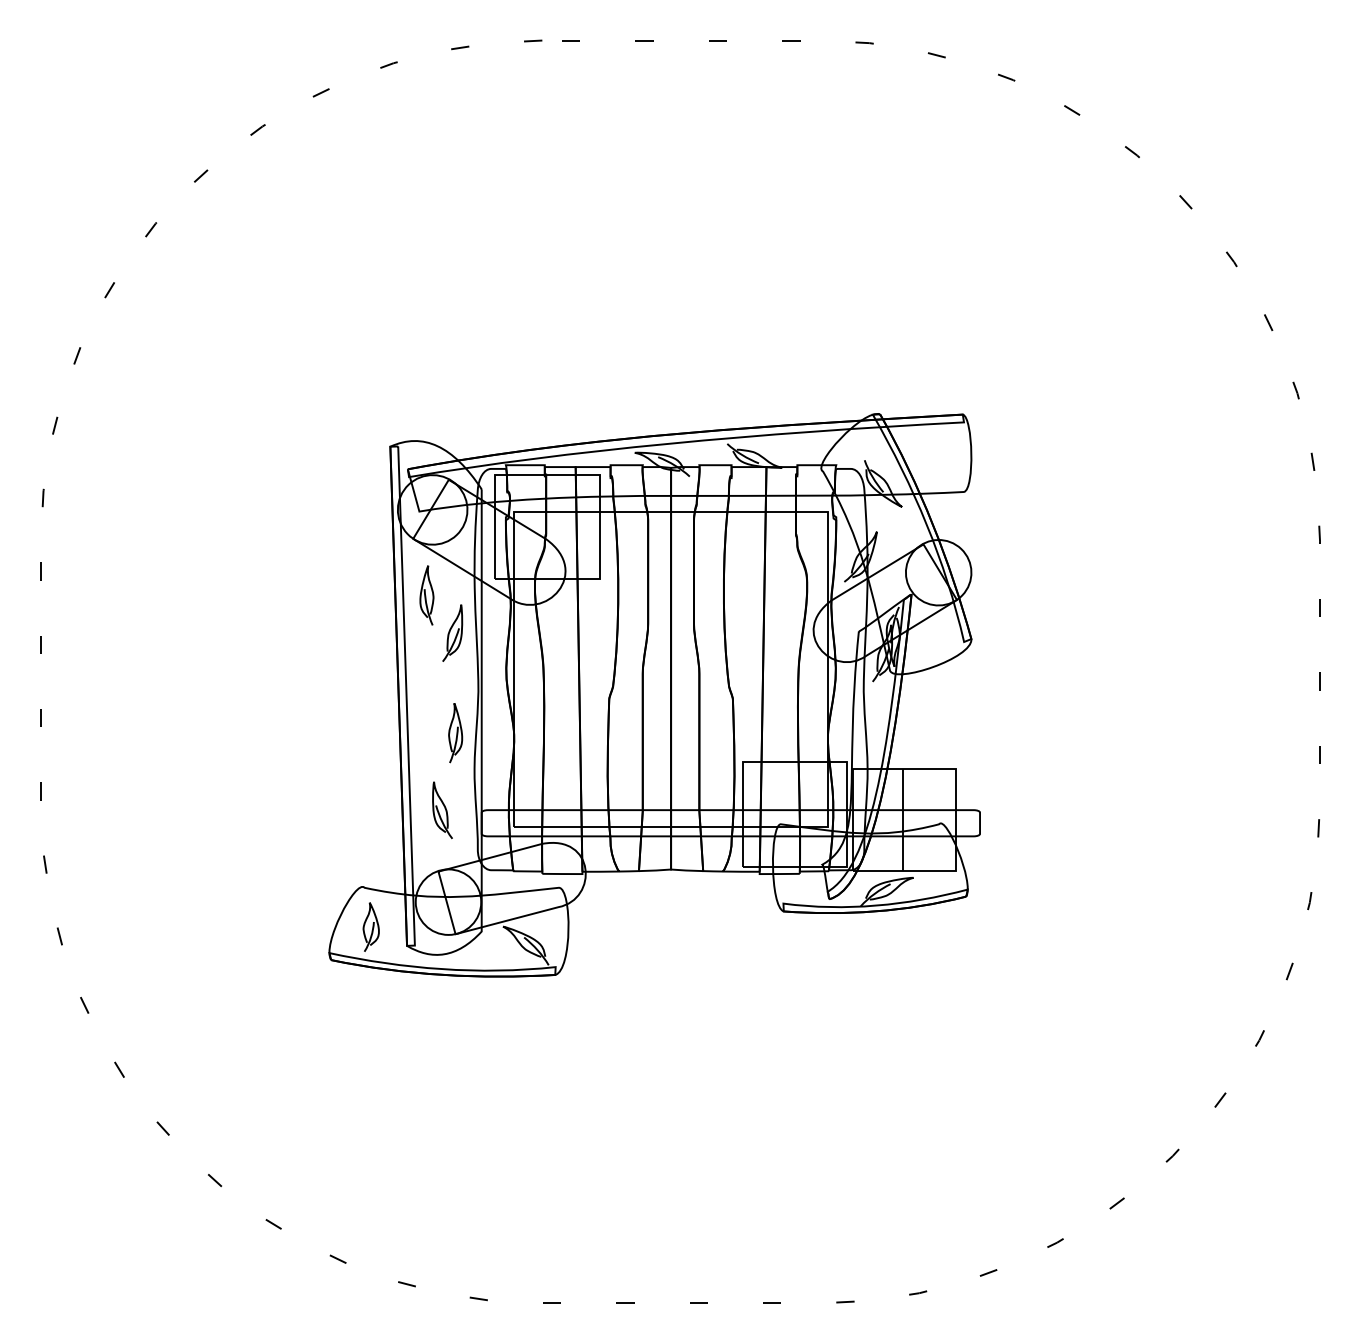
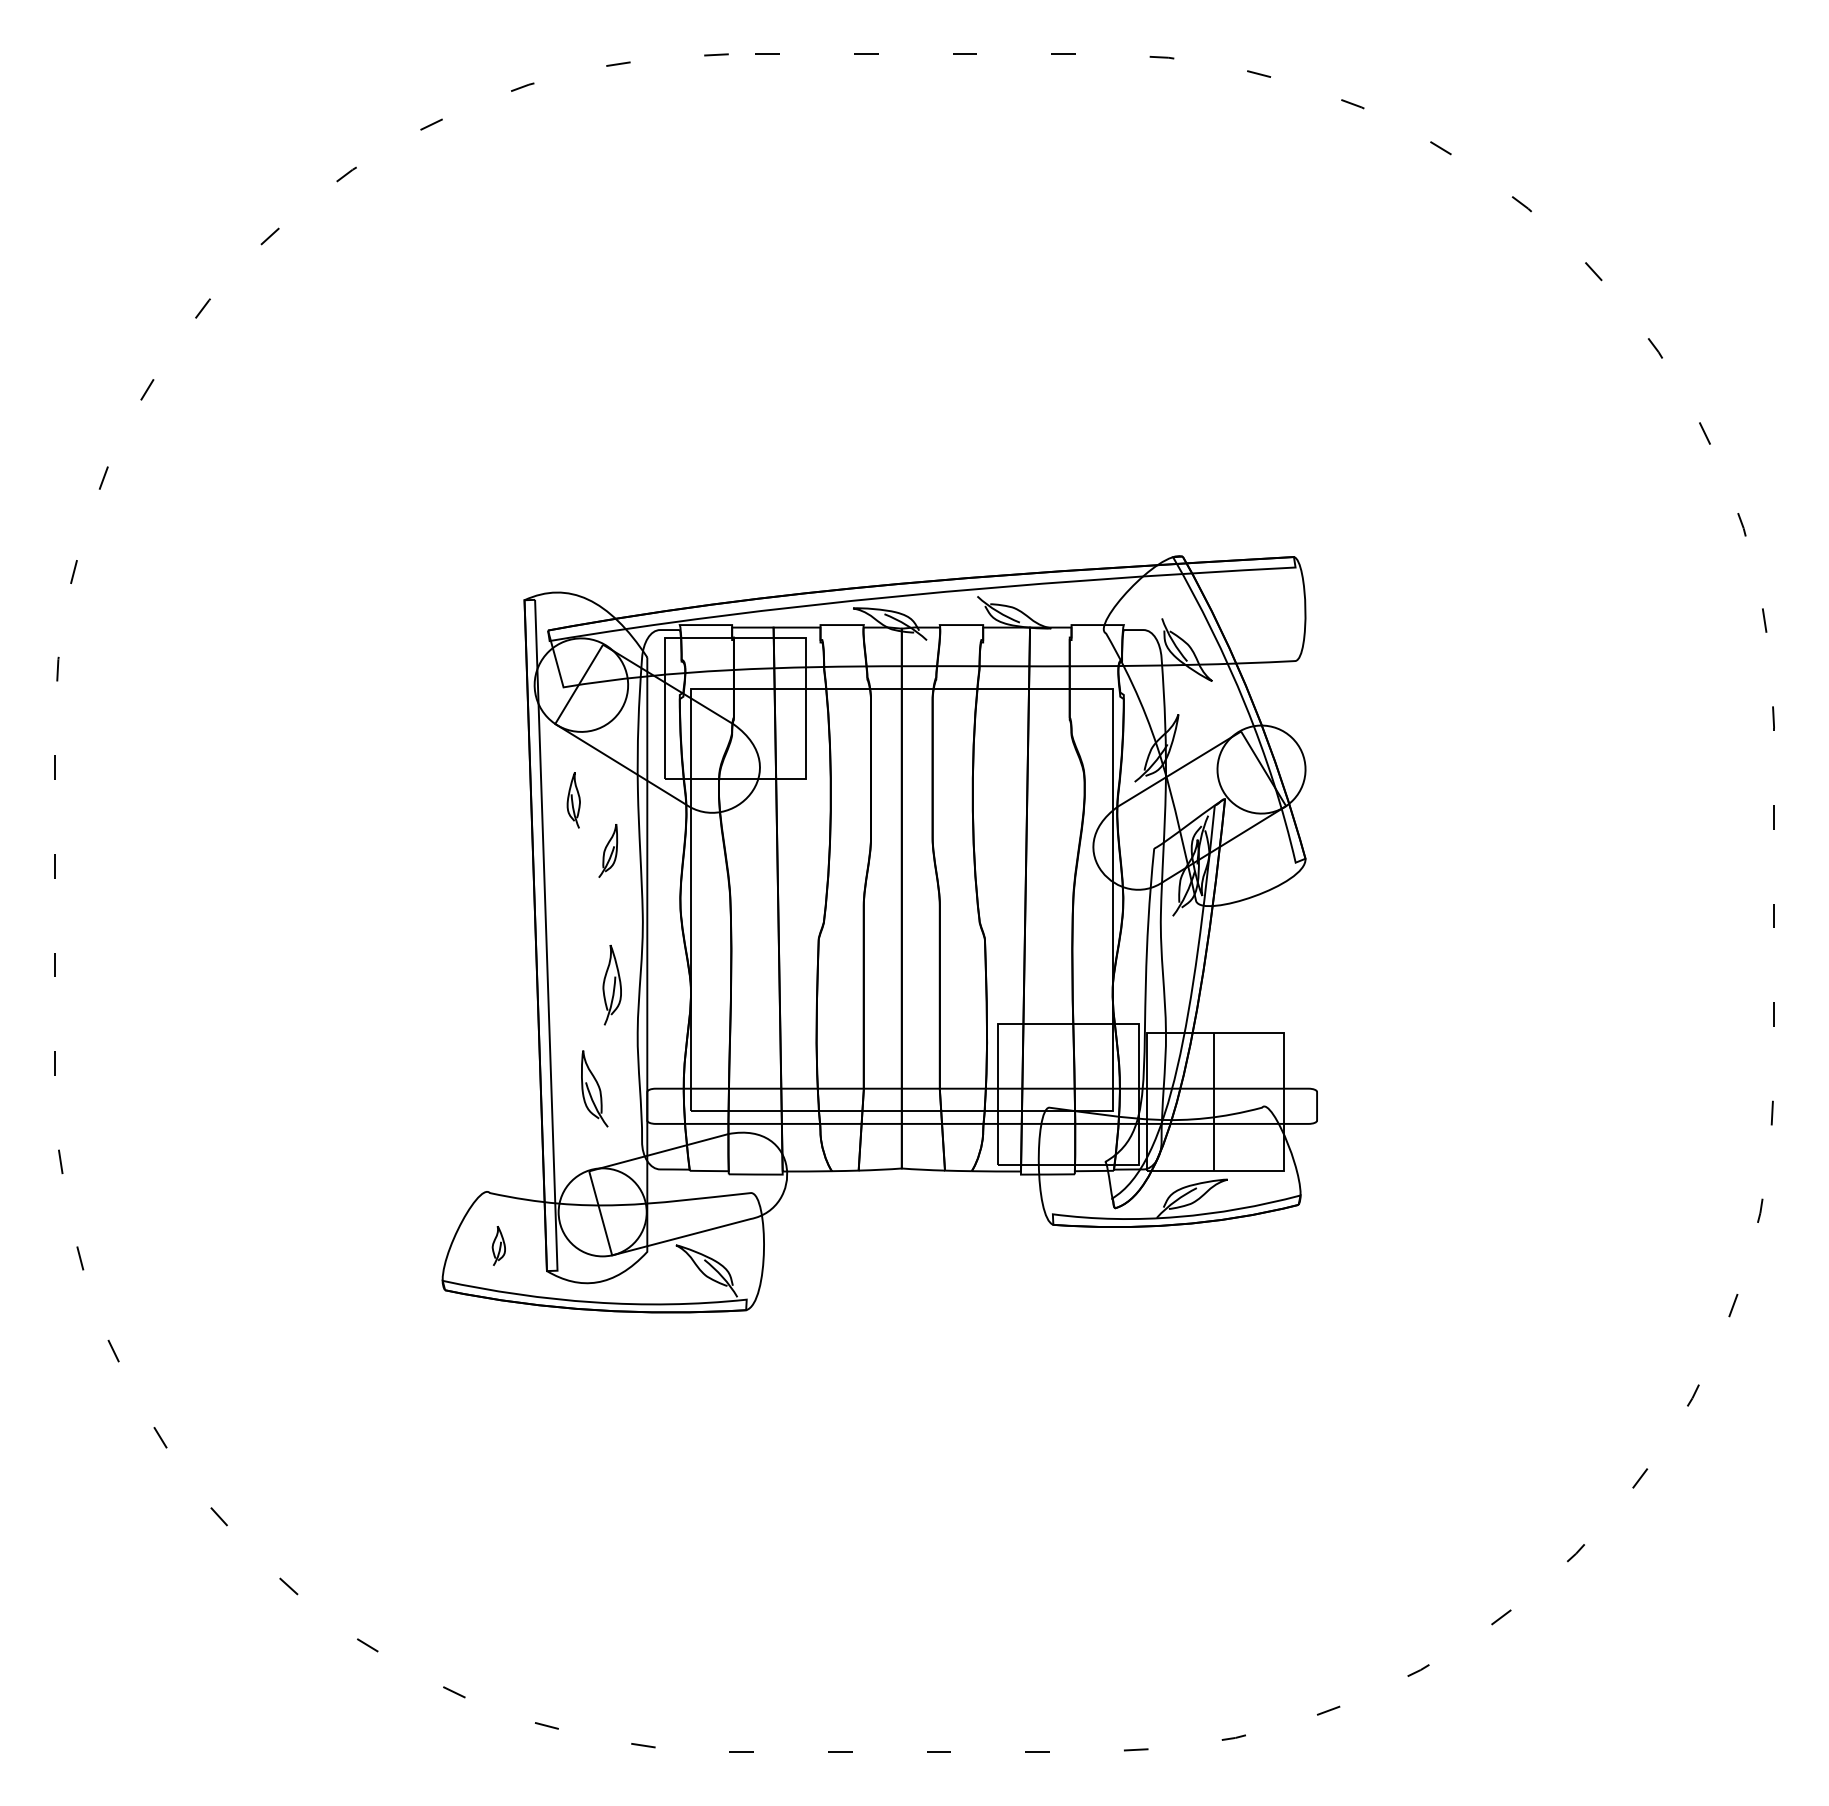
part: (426, 595) -> (573, 800), size x0.7
part: (452, 632) -> (607, 850), size x0.7
part: (370, 926) -> (498, 1245), size x0.6

